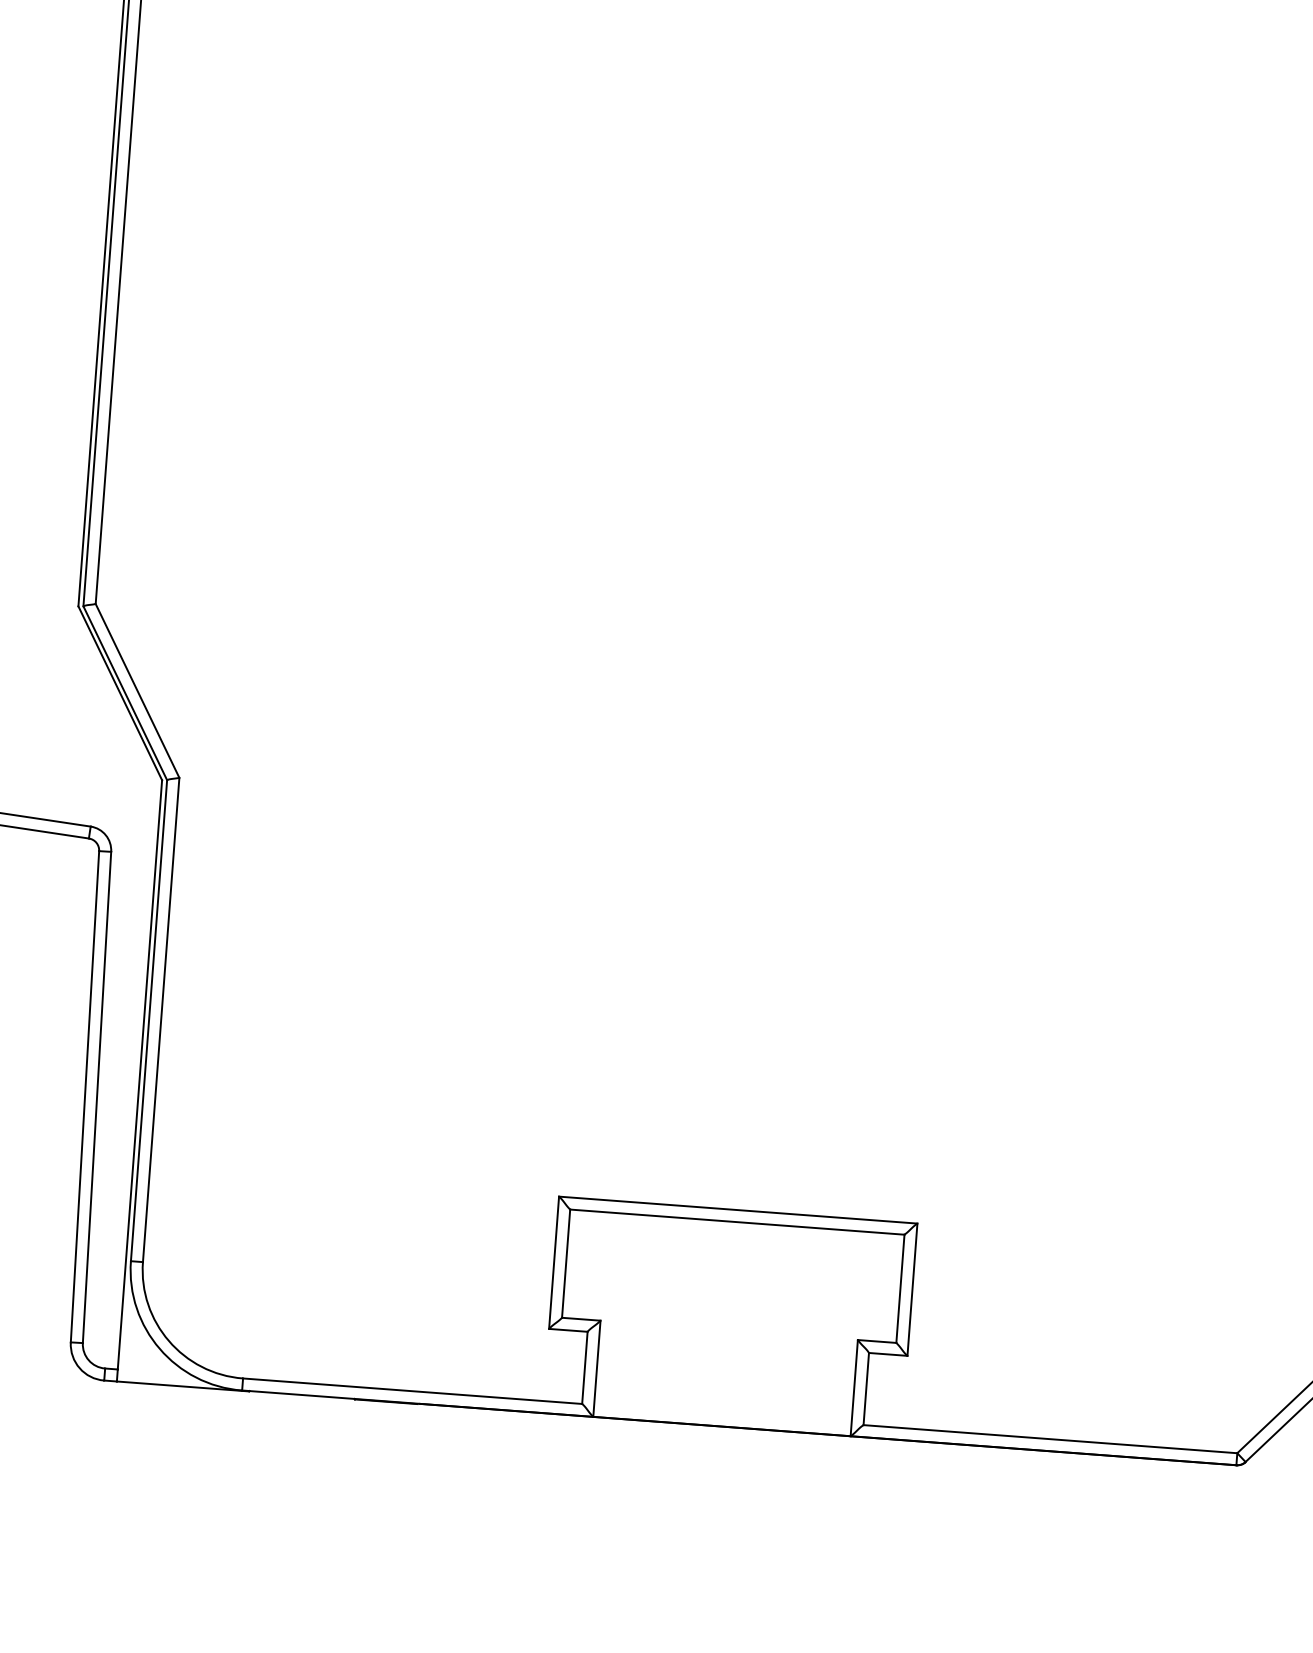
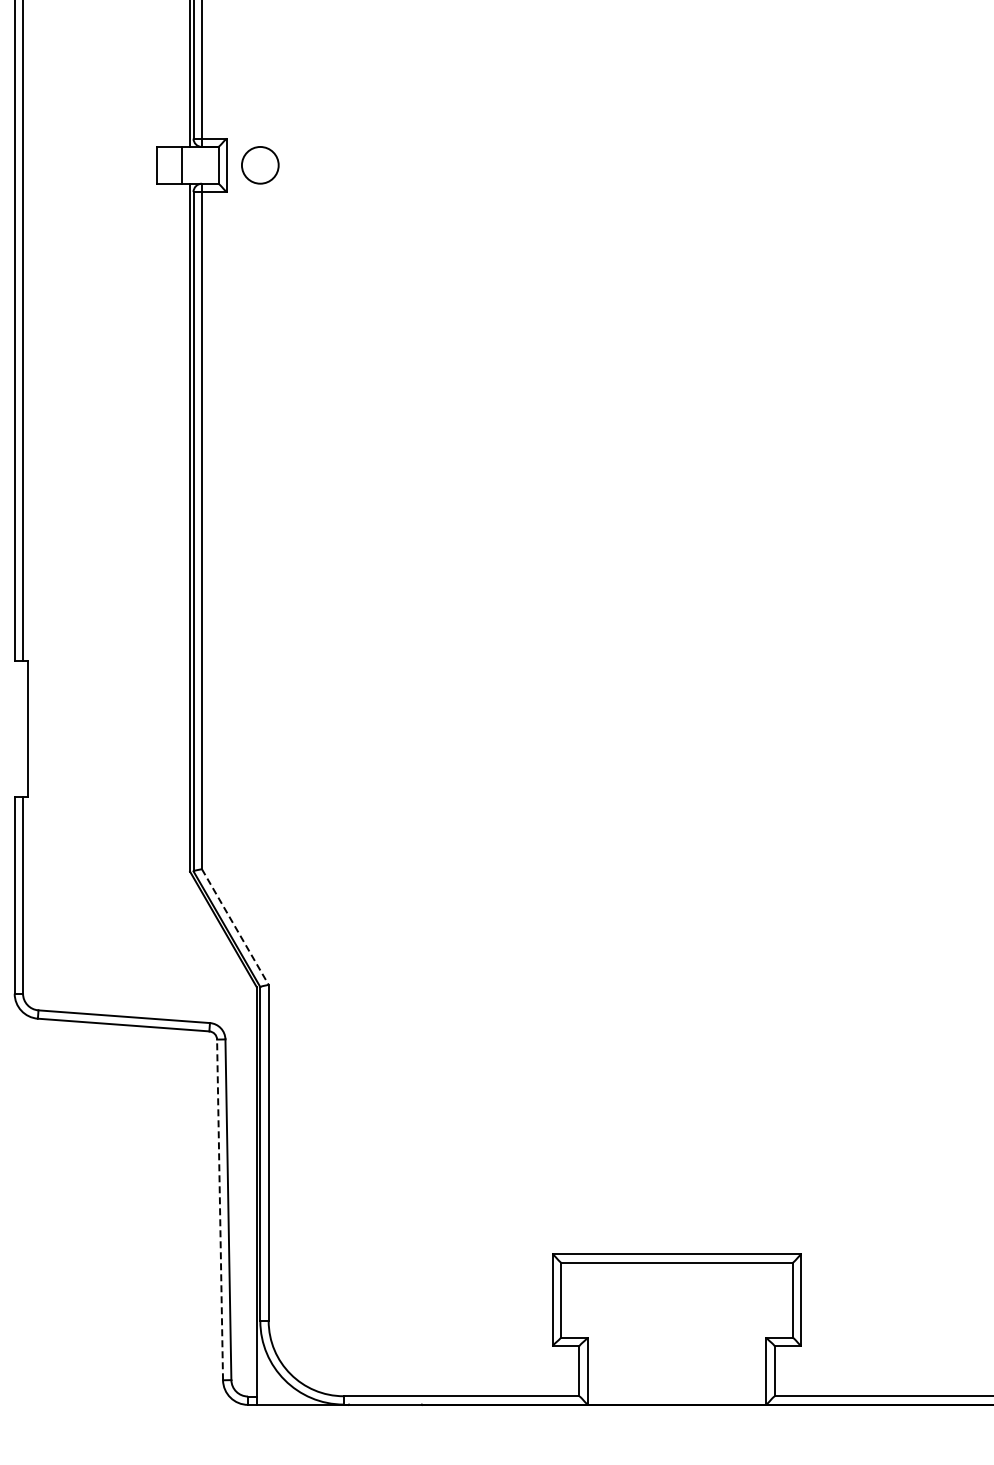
line: (137, 690) -> (235, 926), solid -> dashed
line: (85, 1096) -> (220, 1209), solid -> dashed

